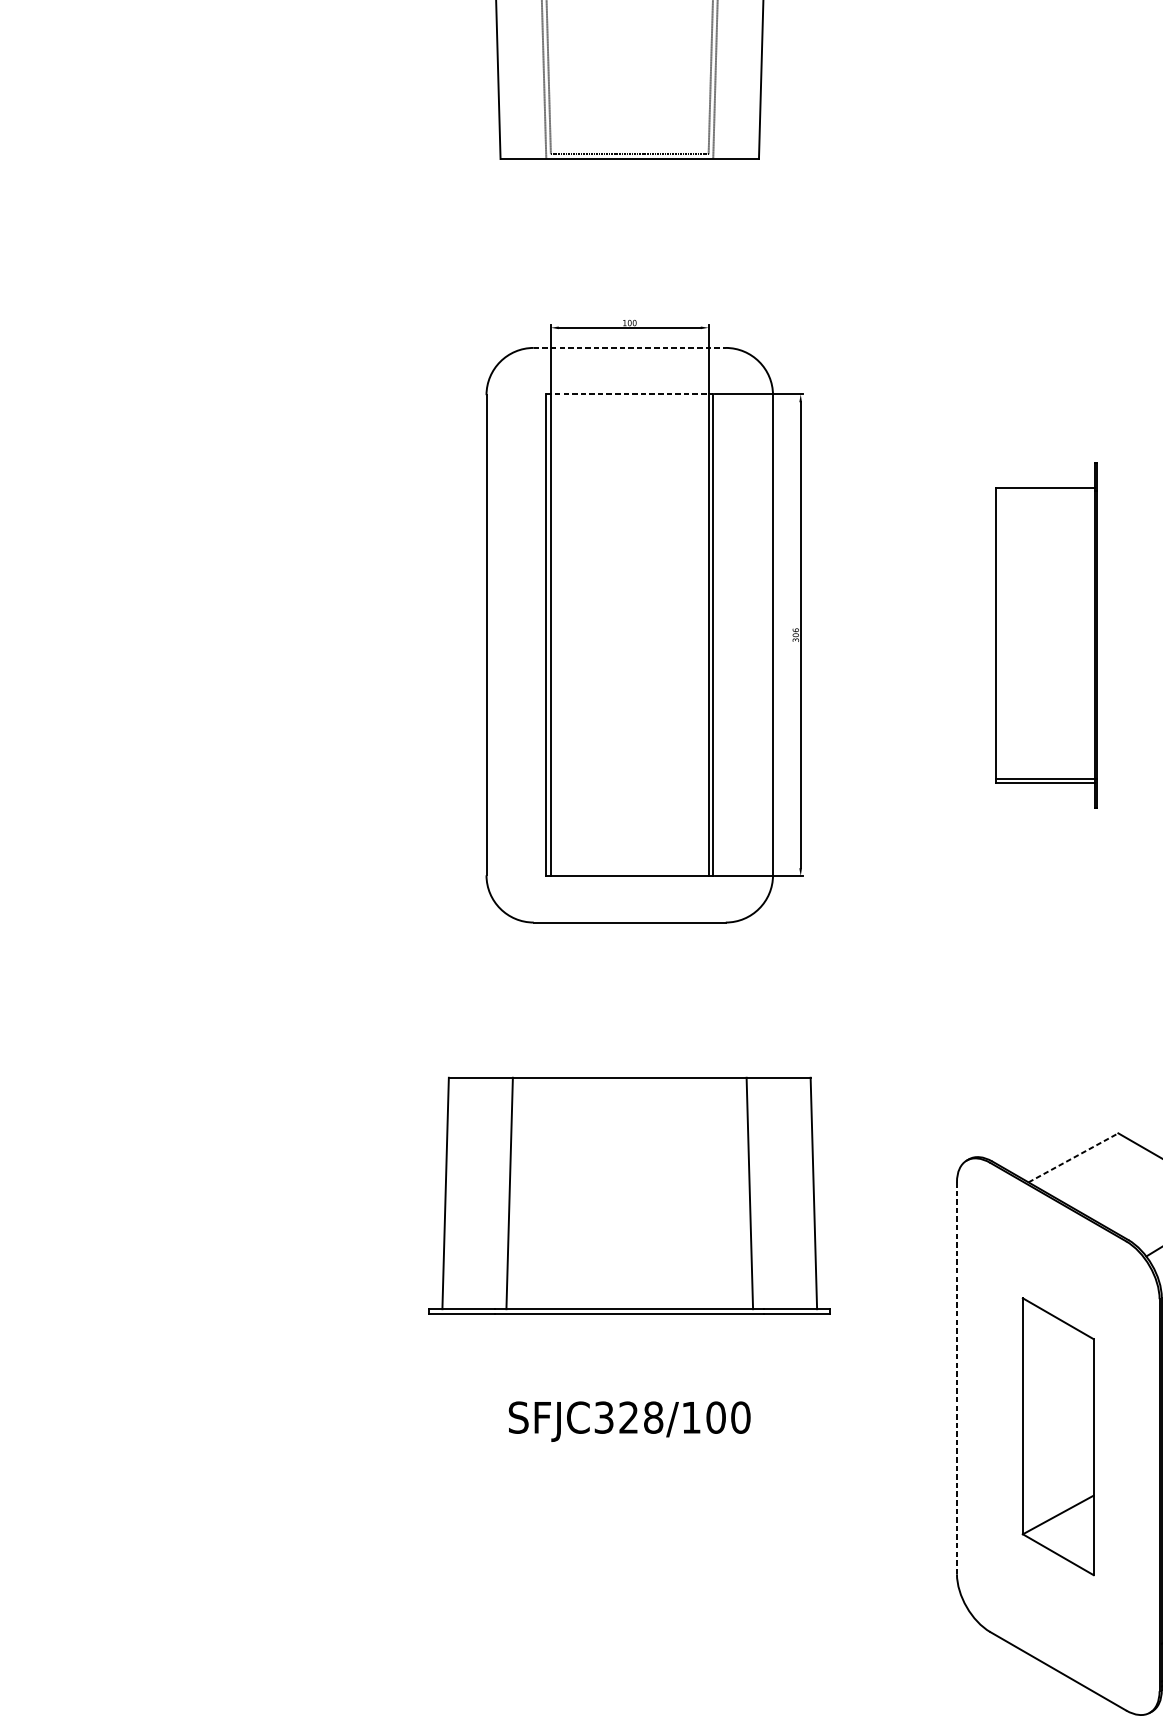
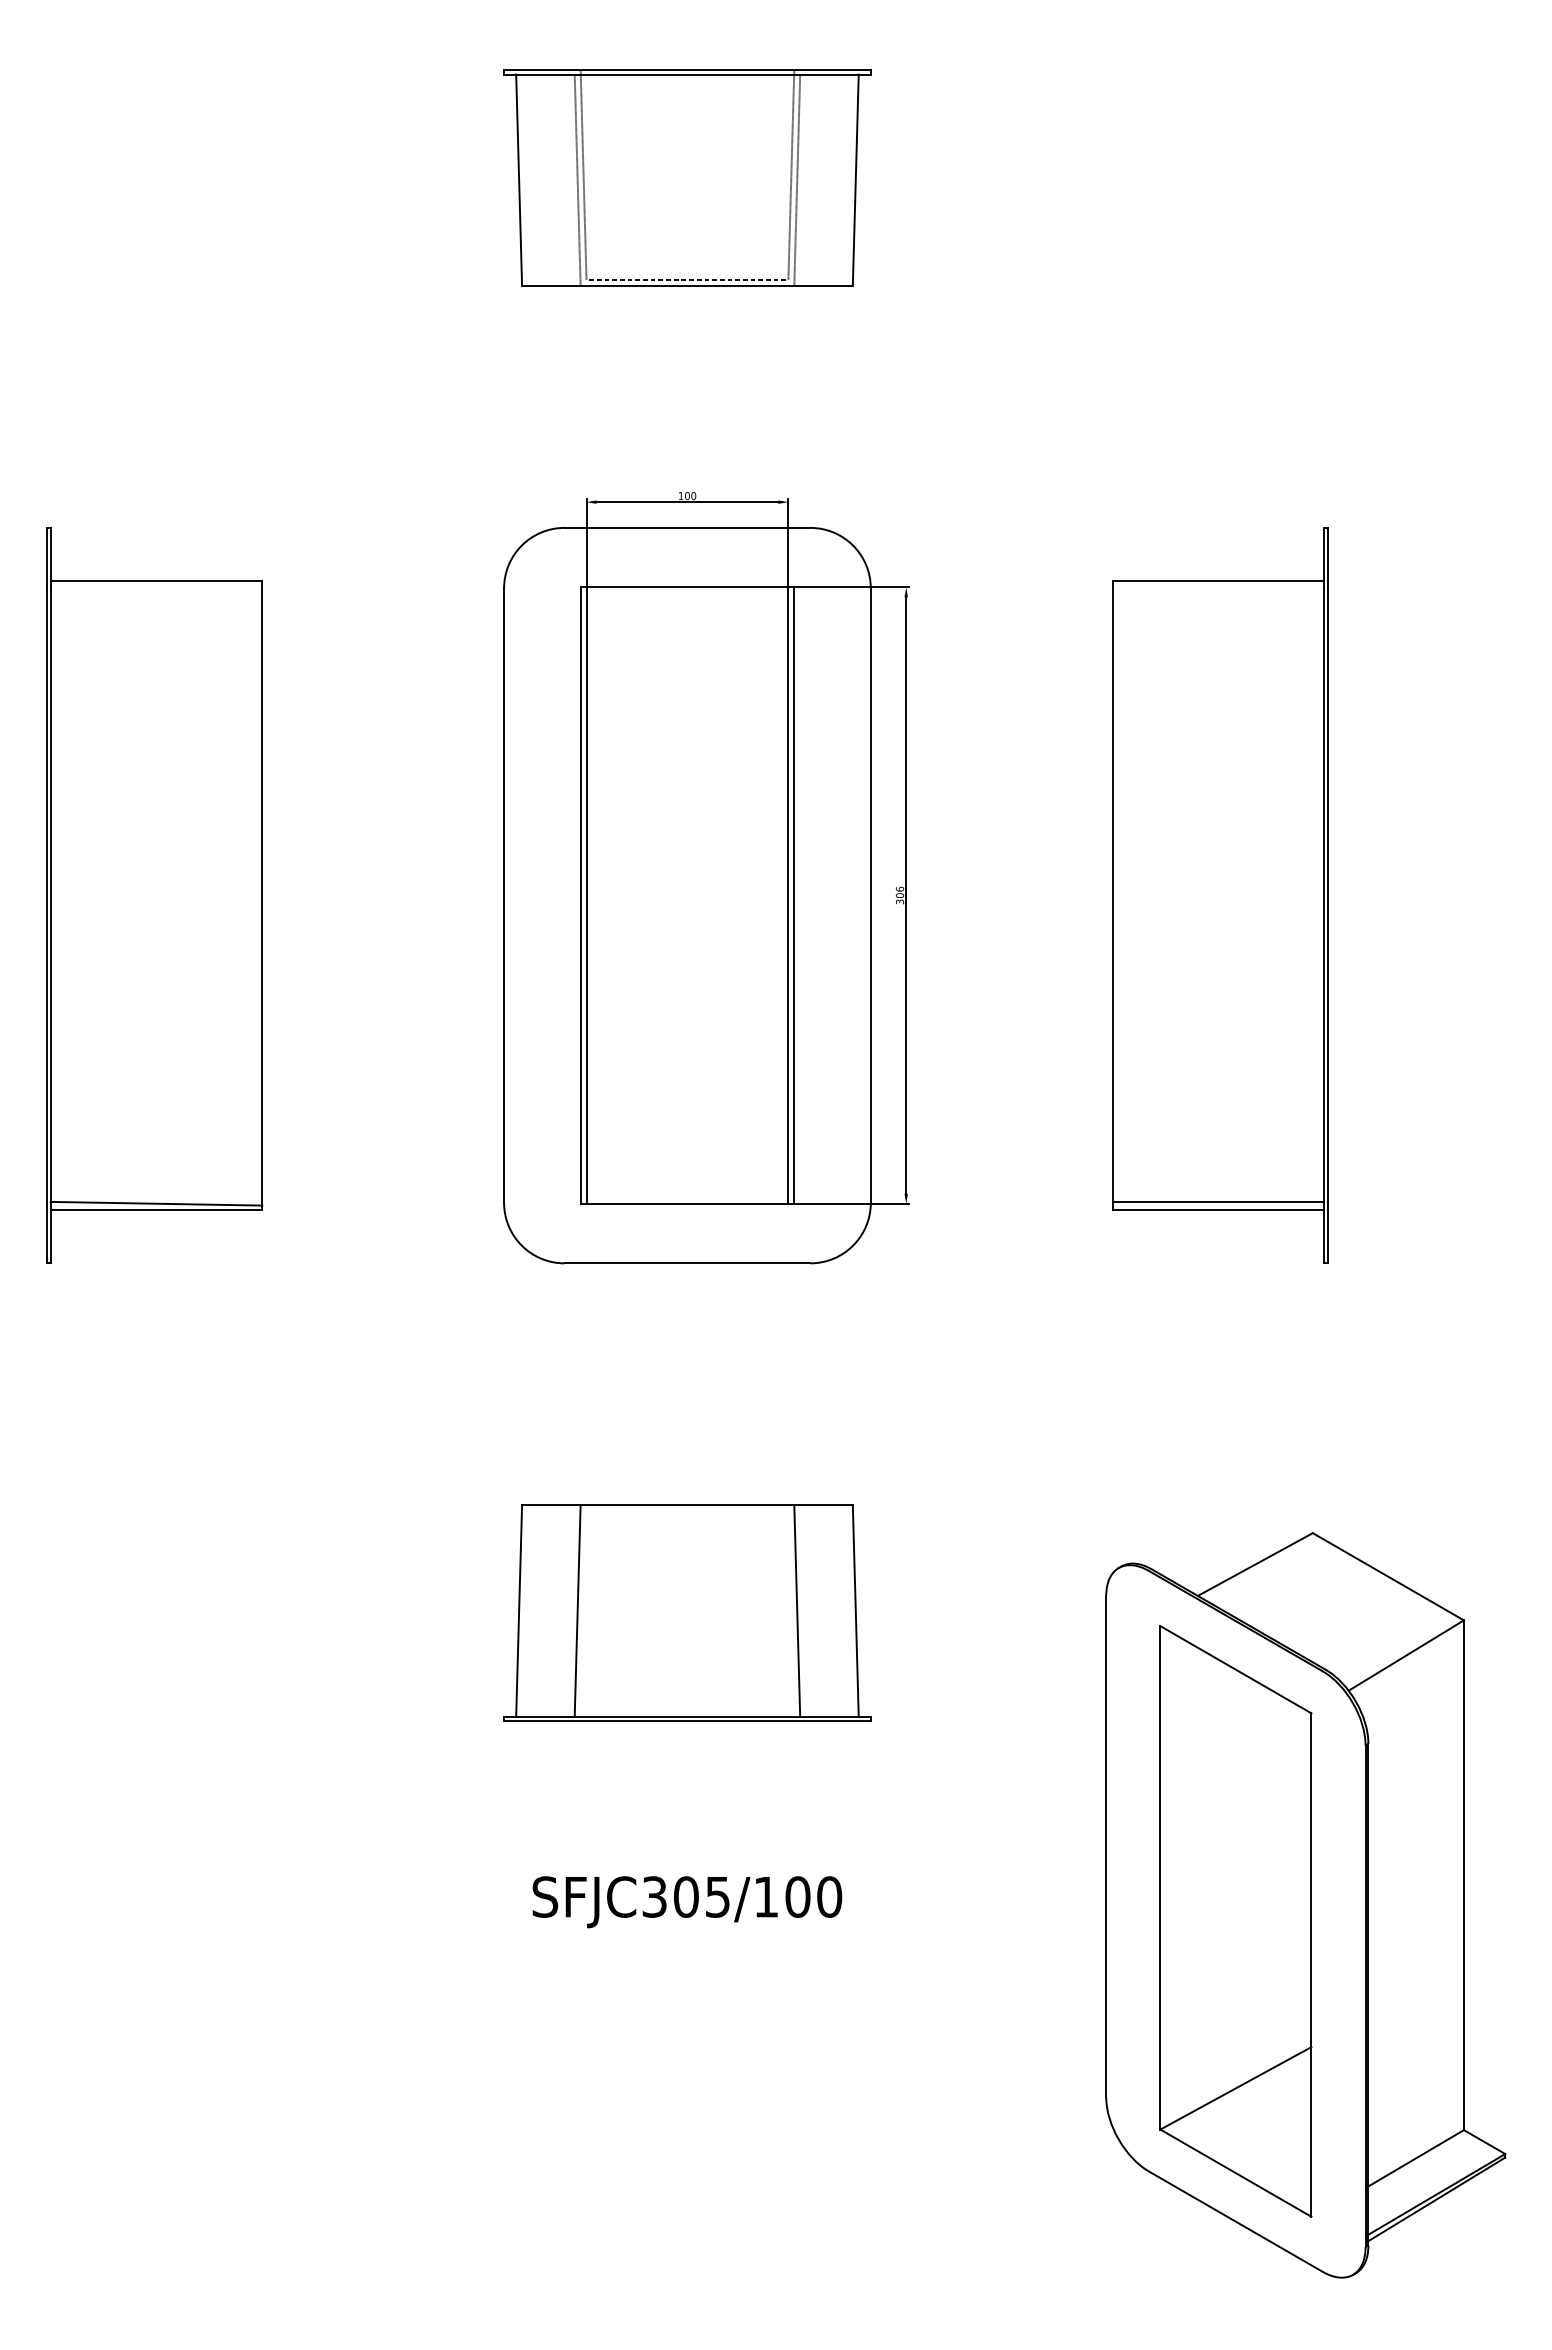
line: (629, 347) -> (687, 527), dashed -> solid
line: (629, 394) -> (687, 587), dashed -> solid
part: (213, 635) -> (154, 895), added
part: (1046, 635) -> (1220, 895), size x1.67
line: (1073, 1157) -> (1255, 1564), dashed -> solid
part: (629, 1195) -> (687, 1612), size x0.71
line: (957, 1378) -> (1106, 1846), dashed -> solid
text: (641, 1417) -> (702, 1896), SFJC328/100 -> SFJC305/100
part: (1057, 1436) -> (1235, 1921), size x1.67

